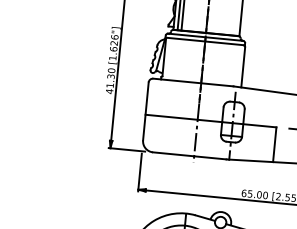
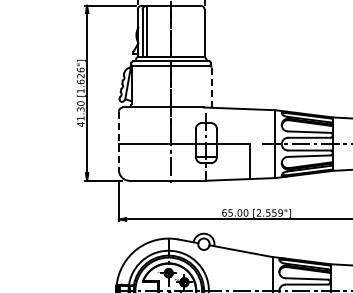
line: (243, 68) -> (211, 88), solid -> dashed
line: (145, 112) -> (118, 141), solid -> dashed

